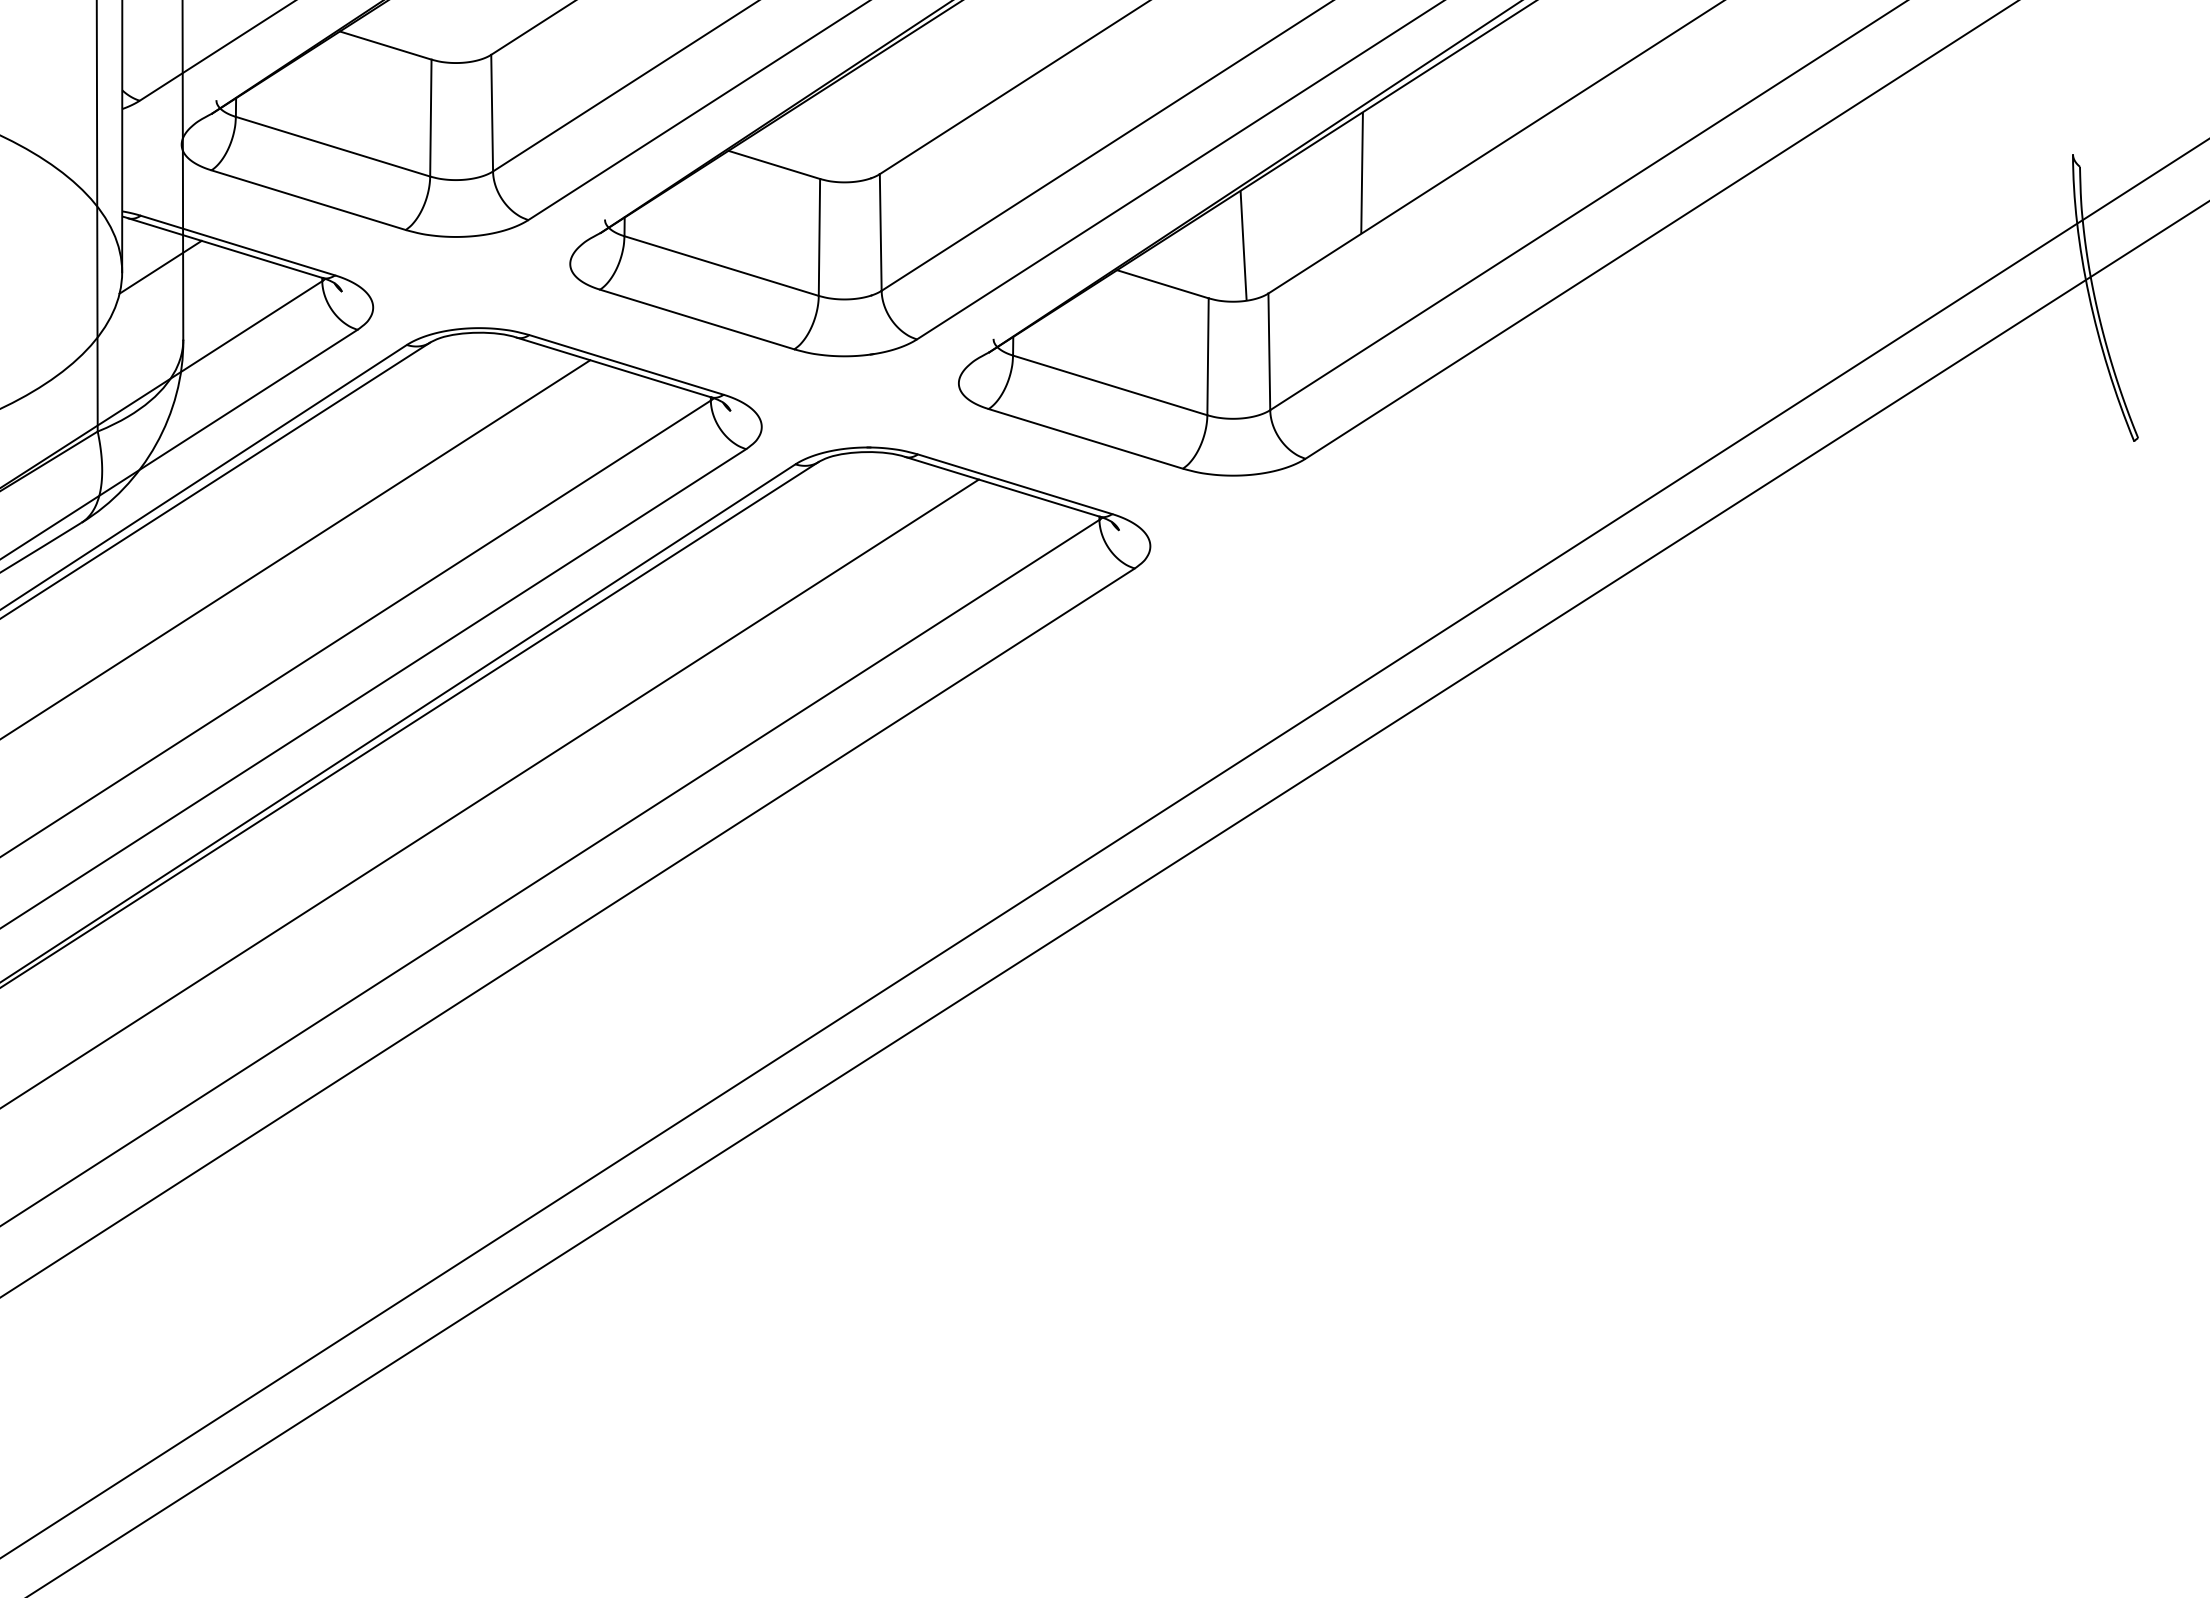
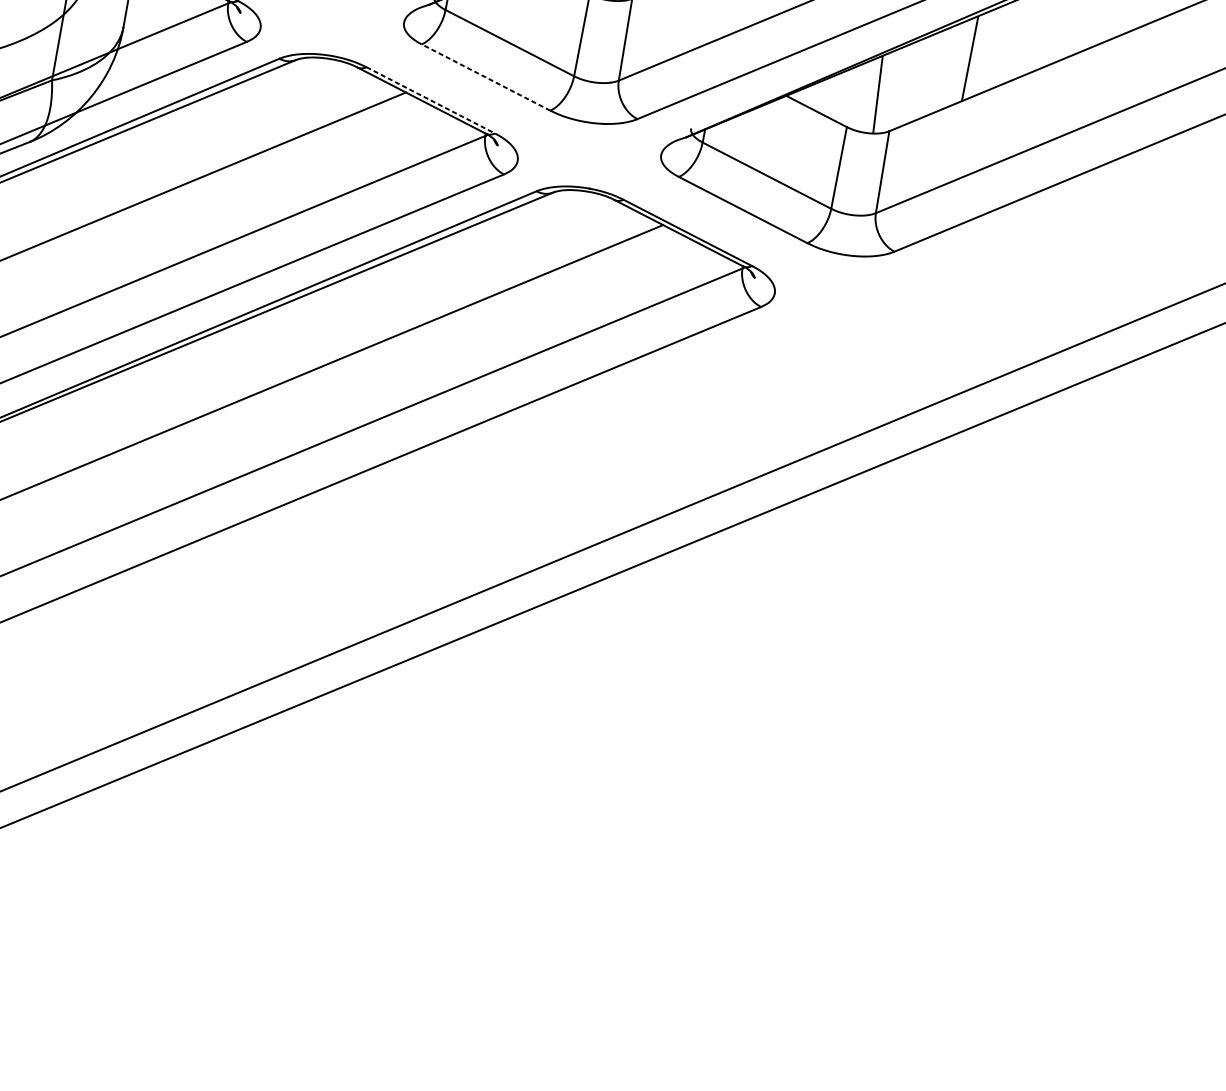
line: (697, 319) -> (486, 77), solid -> dashed
line: (626, 364) -> (430, 100), solid -> dashed

